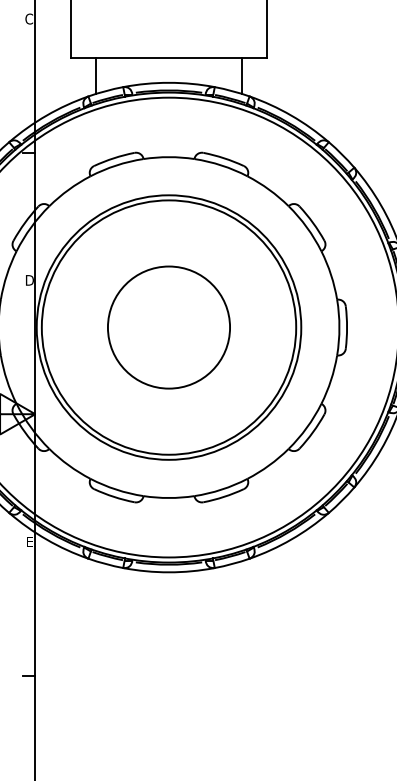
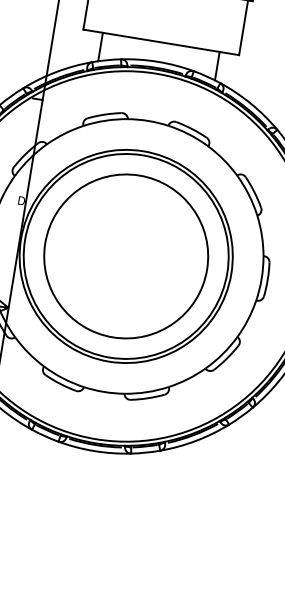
circle: (168, 327) -> (125, 256), size x1.67

